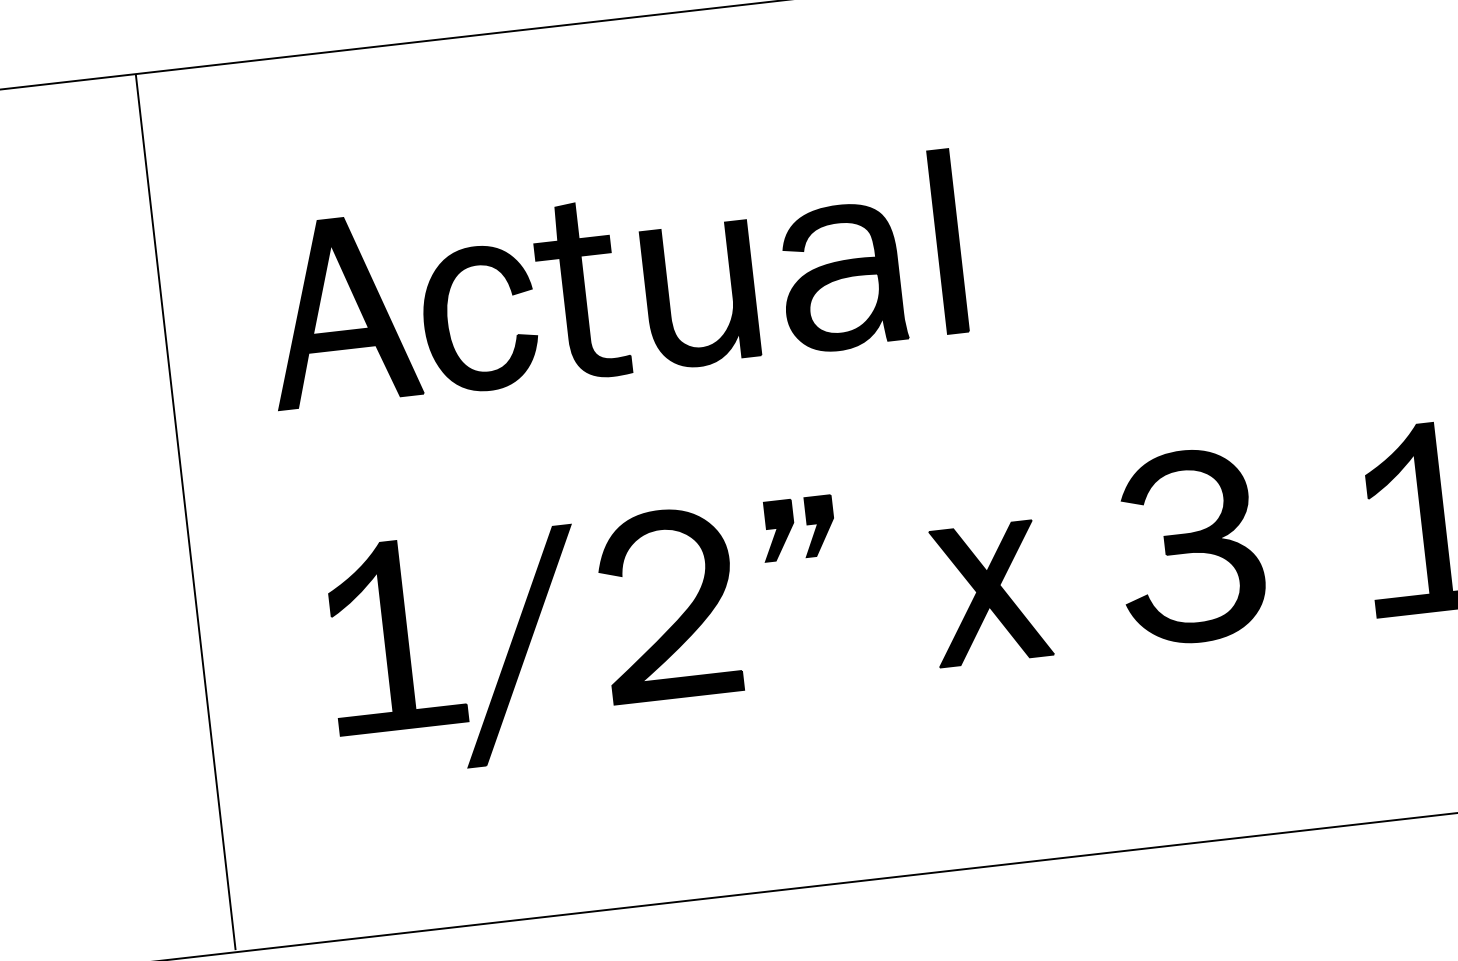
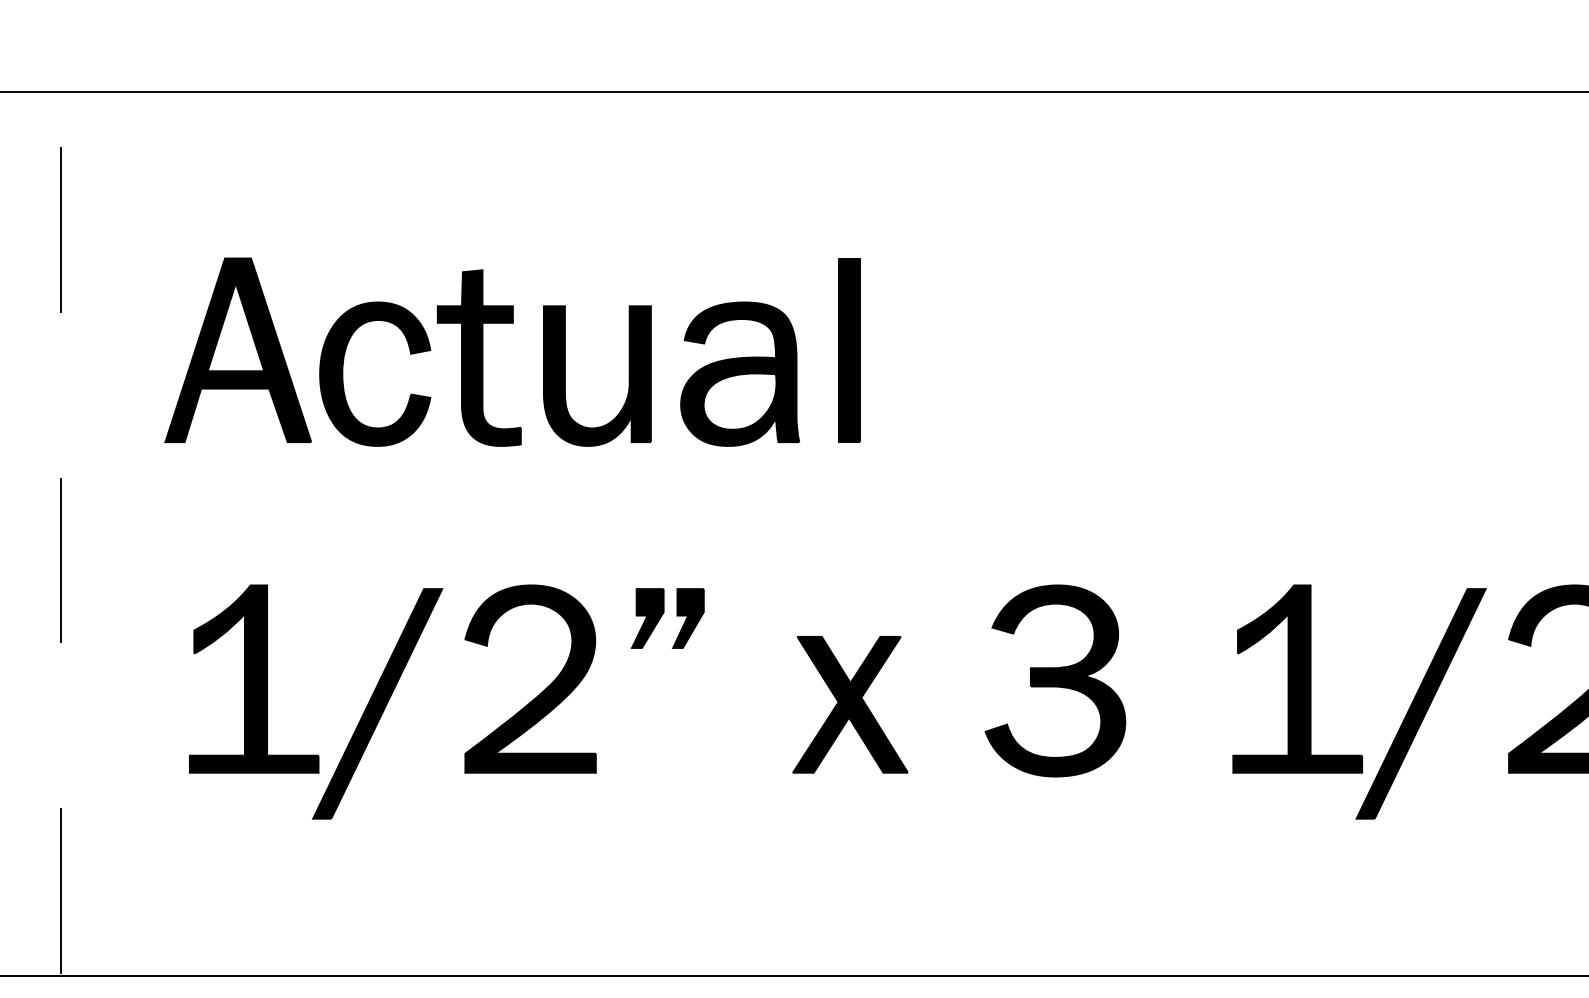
line: (186, 511) -> (61, 532), solid -> dashed

